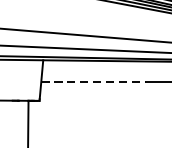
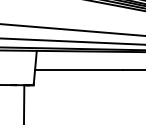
line: (93, 82) -> (79, 69), dashed -> solid

